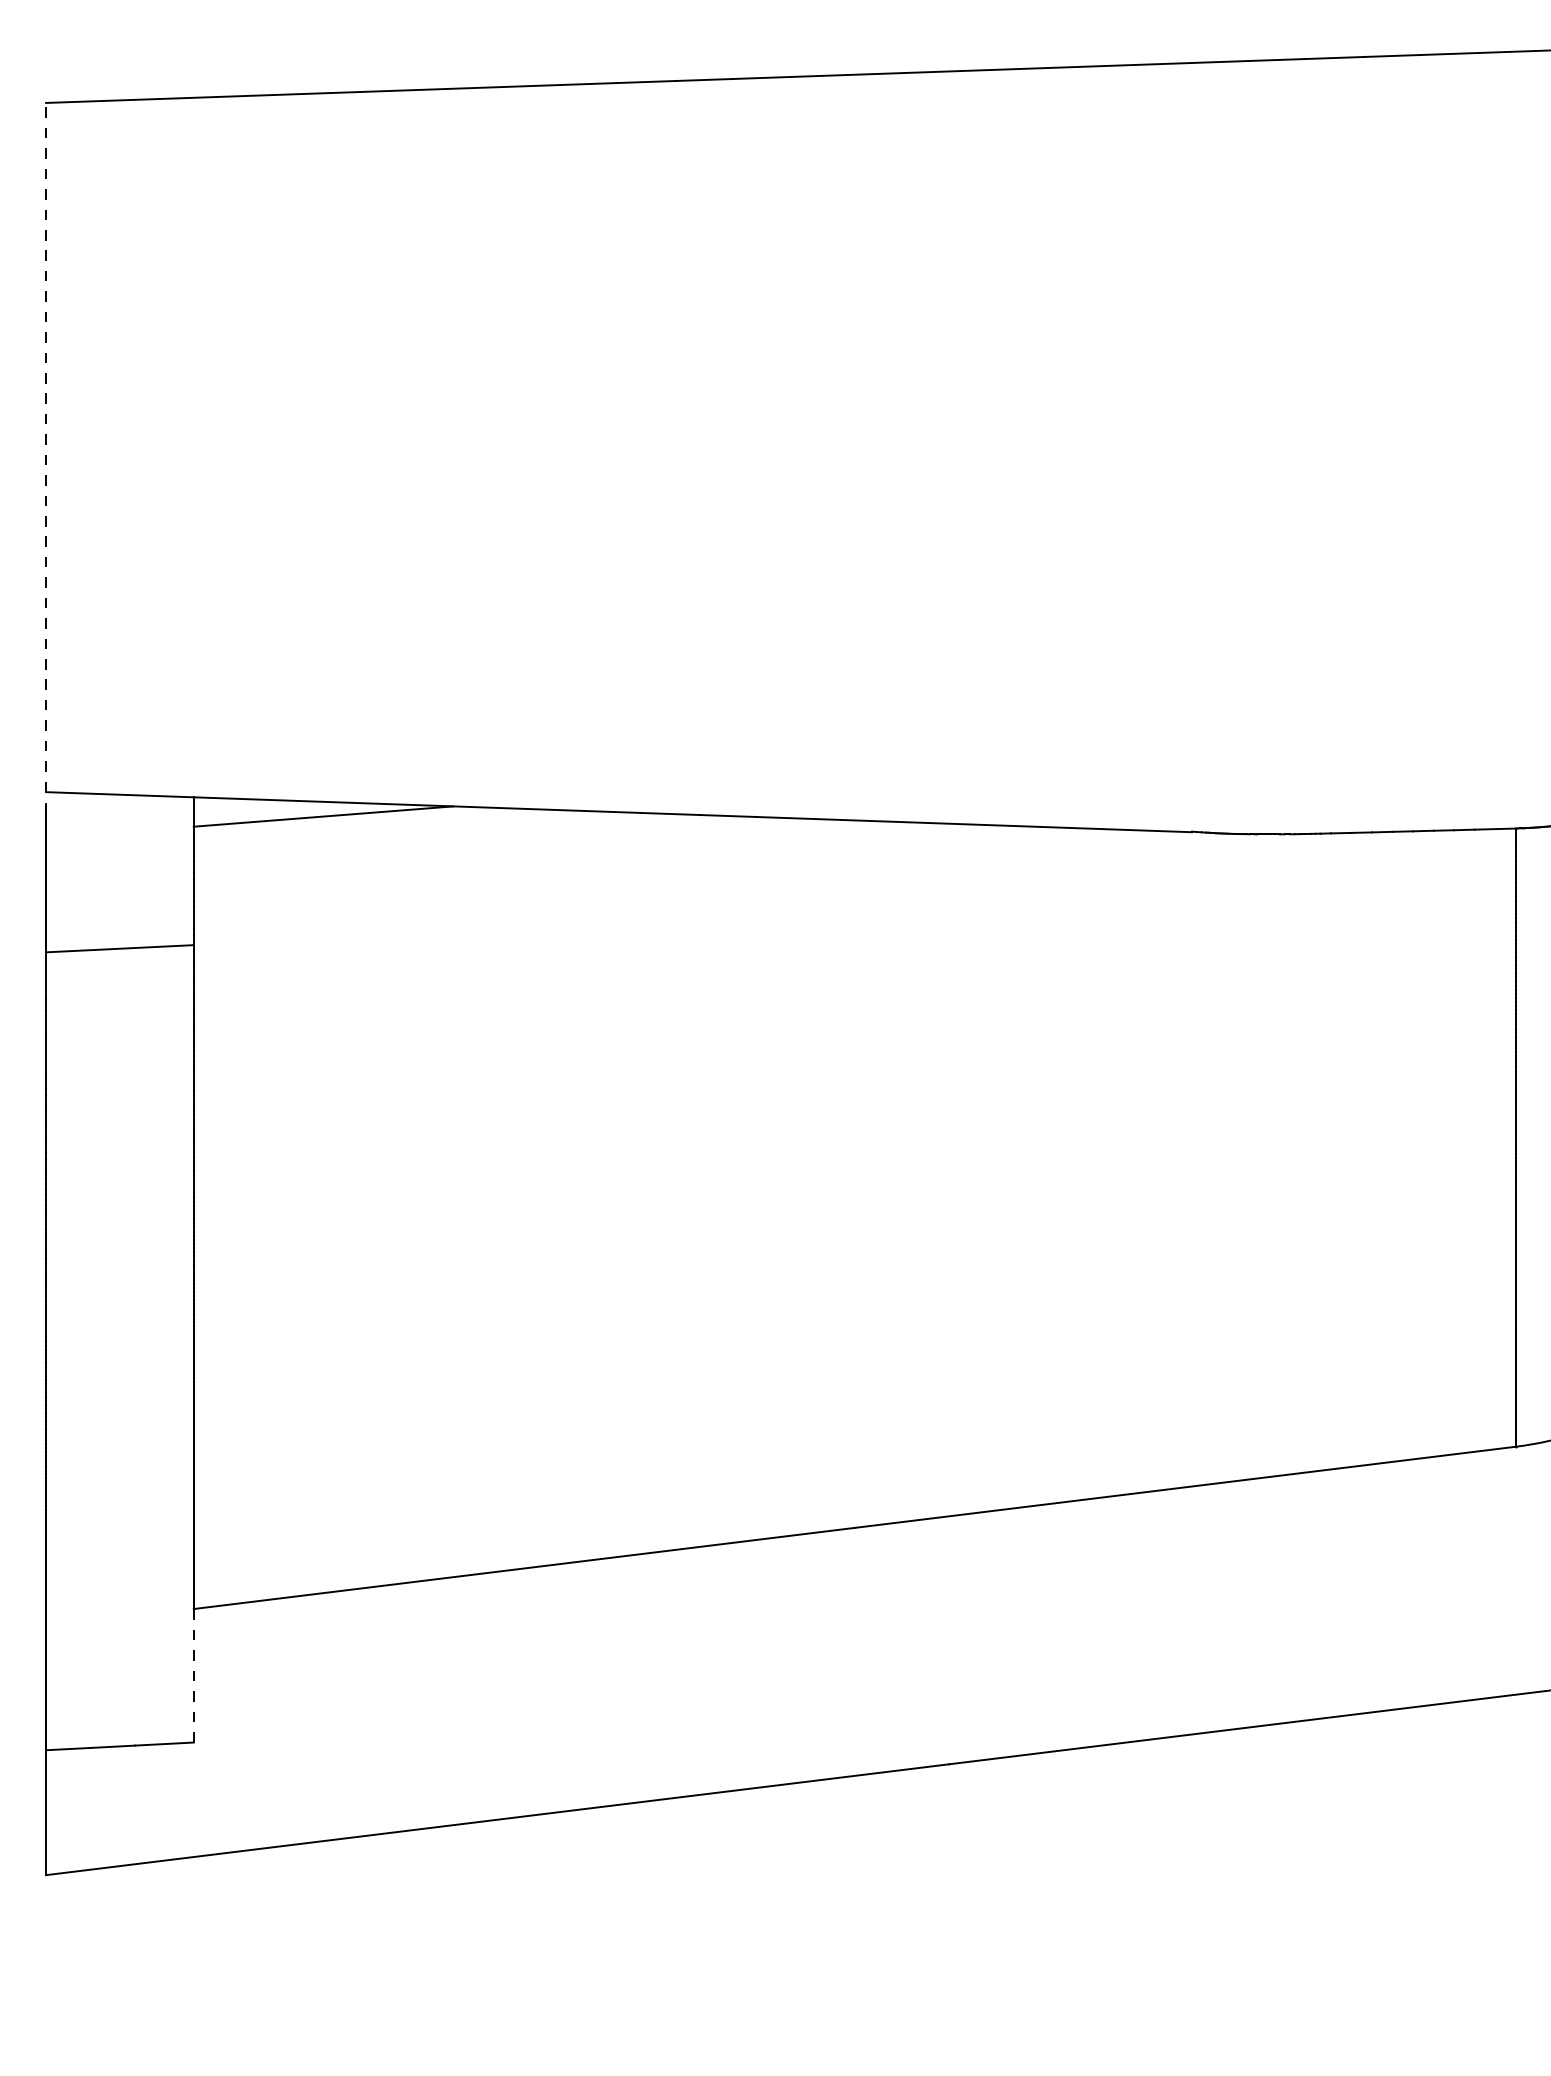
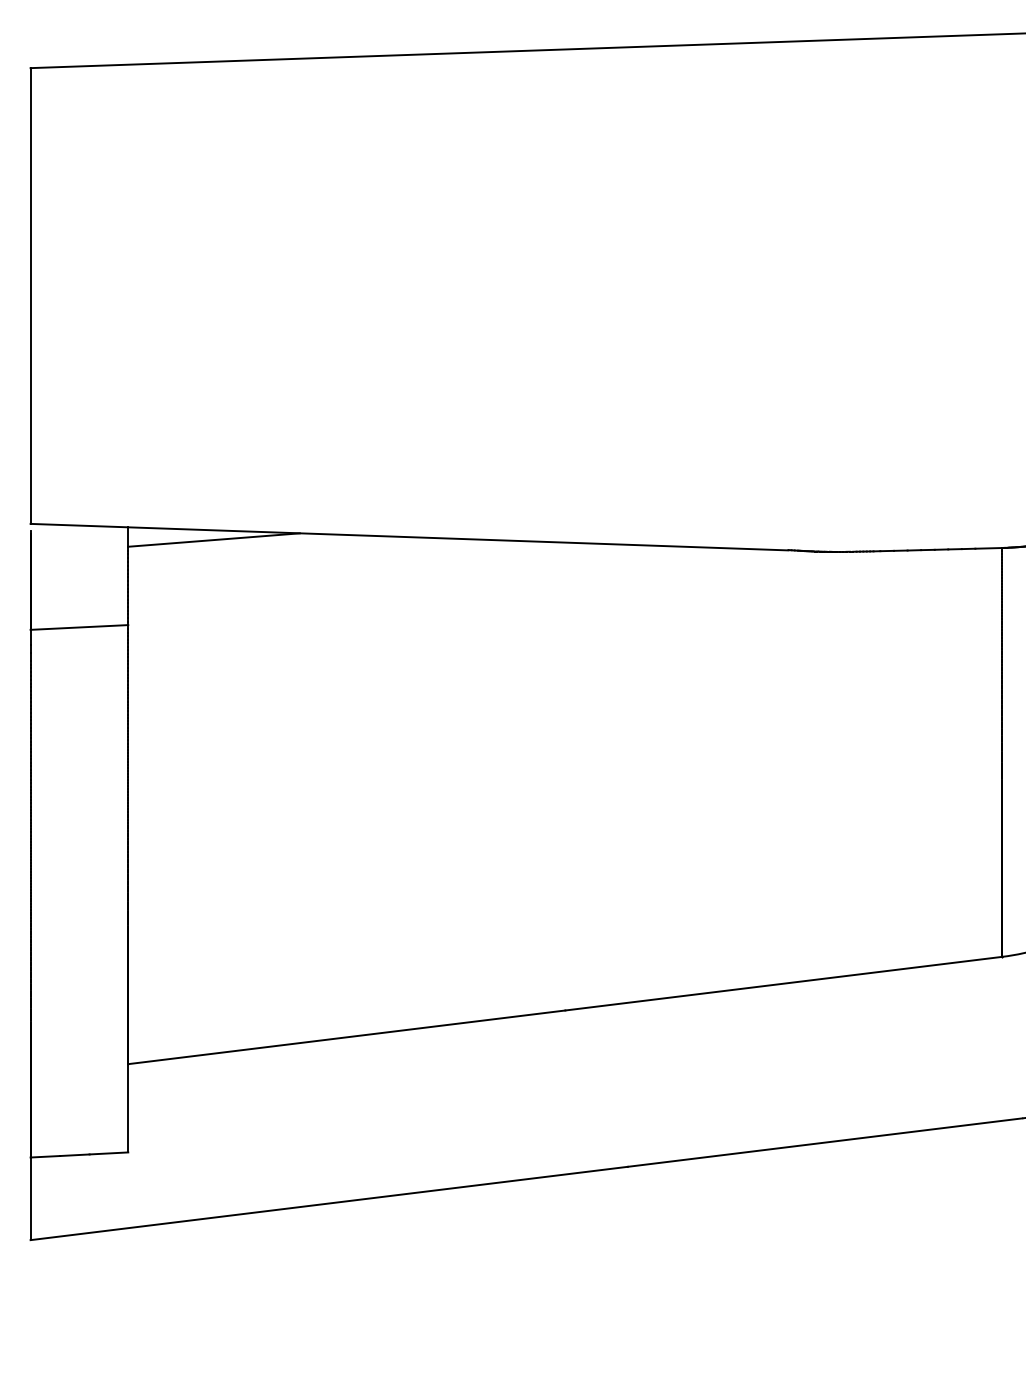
line: (45, 448) -> (30, 296), dashed -> solid
line: (194, 1674) -> (128, 1107), dashed -> solid

